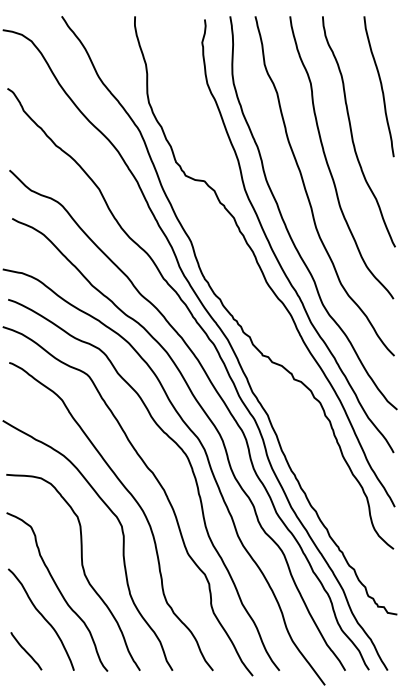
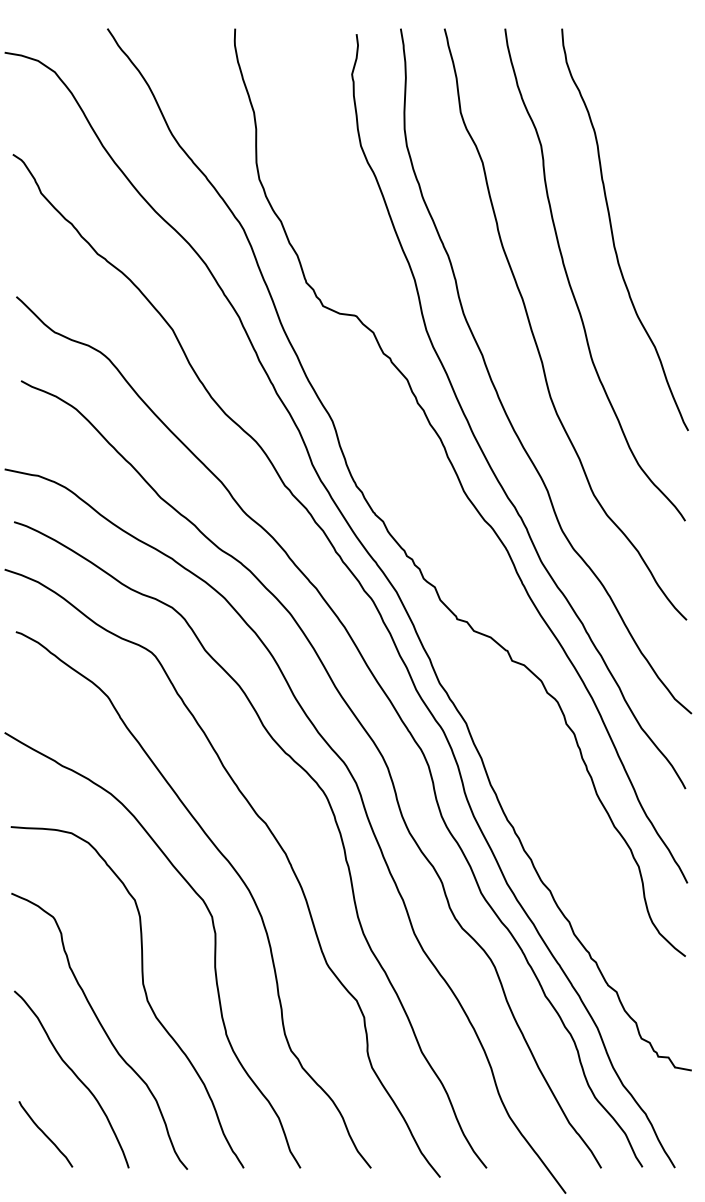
curve: (380, 86) -> (662, 150), removed

